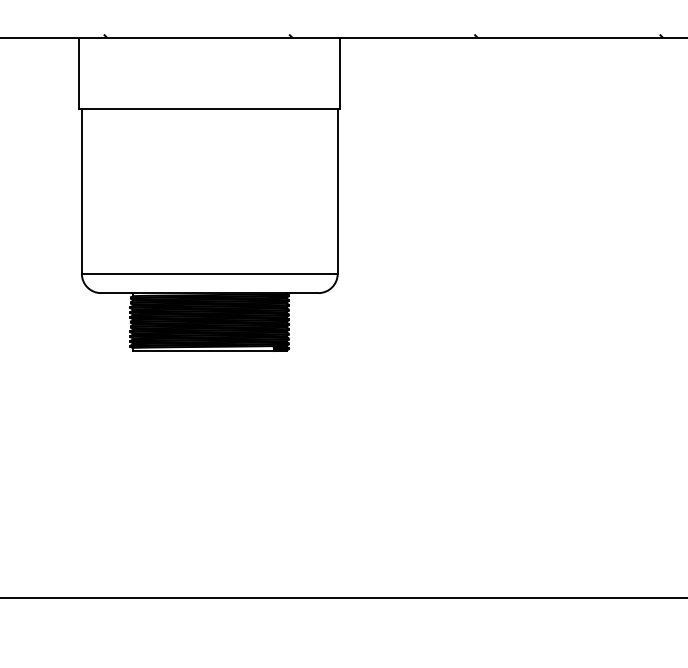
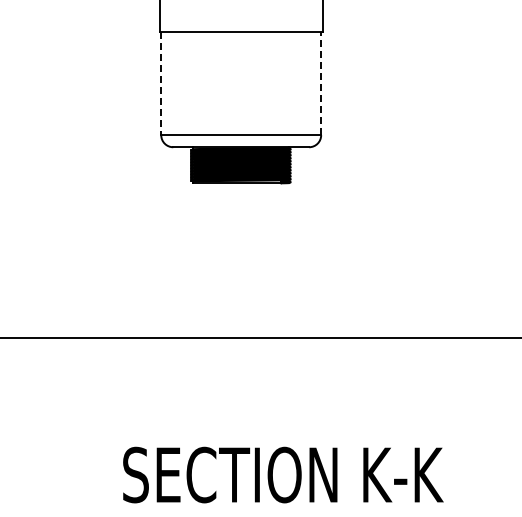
line: (82, 191) -> (161, 83), solid -> dashed
line: (338, 191) -> (321, 83), solid -> dashed

